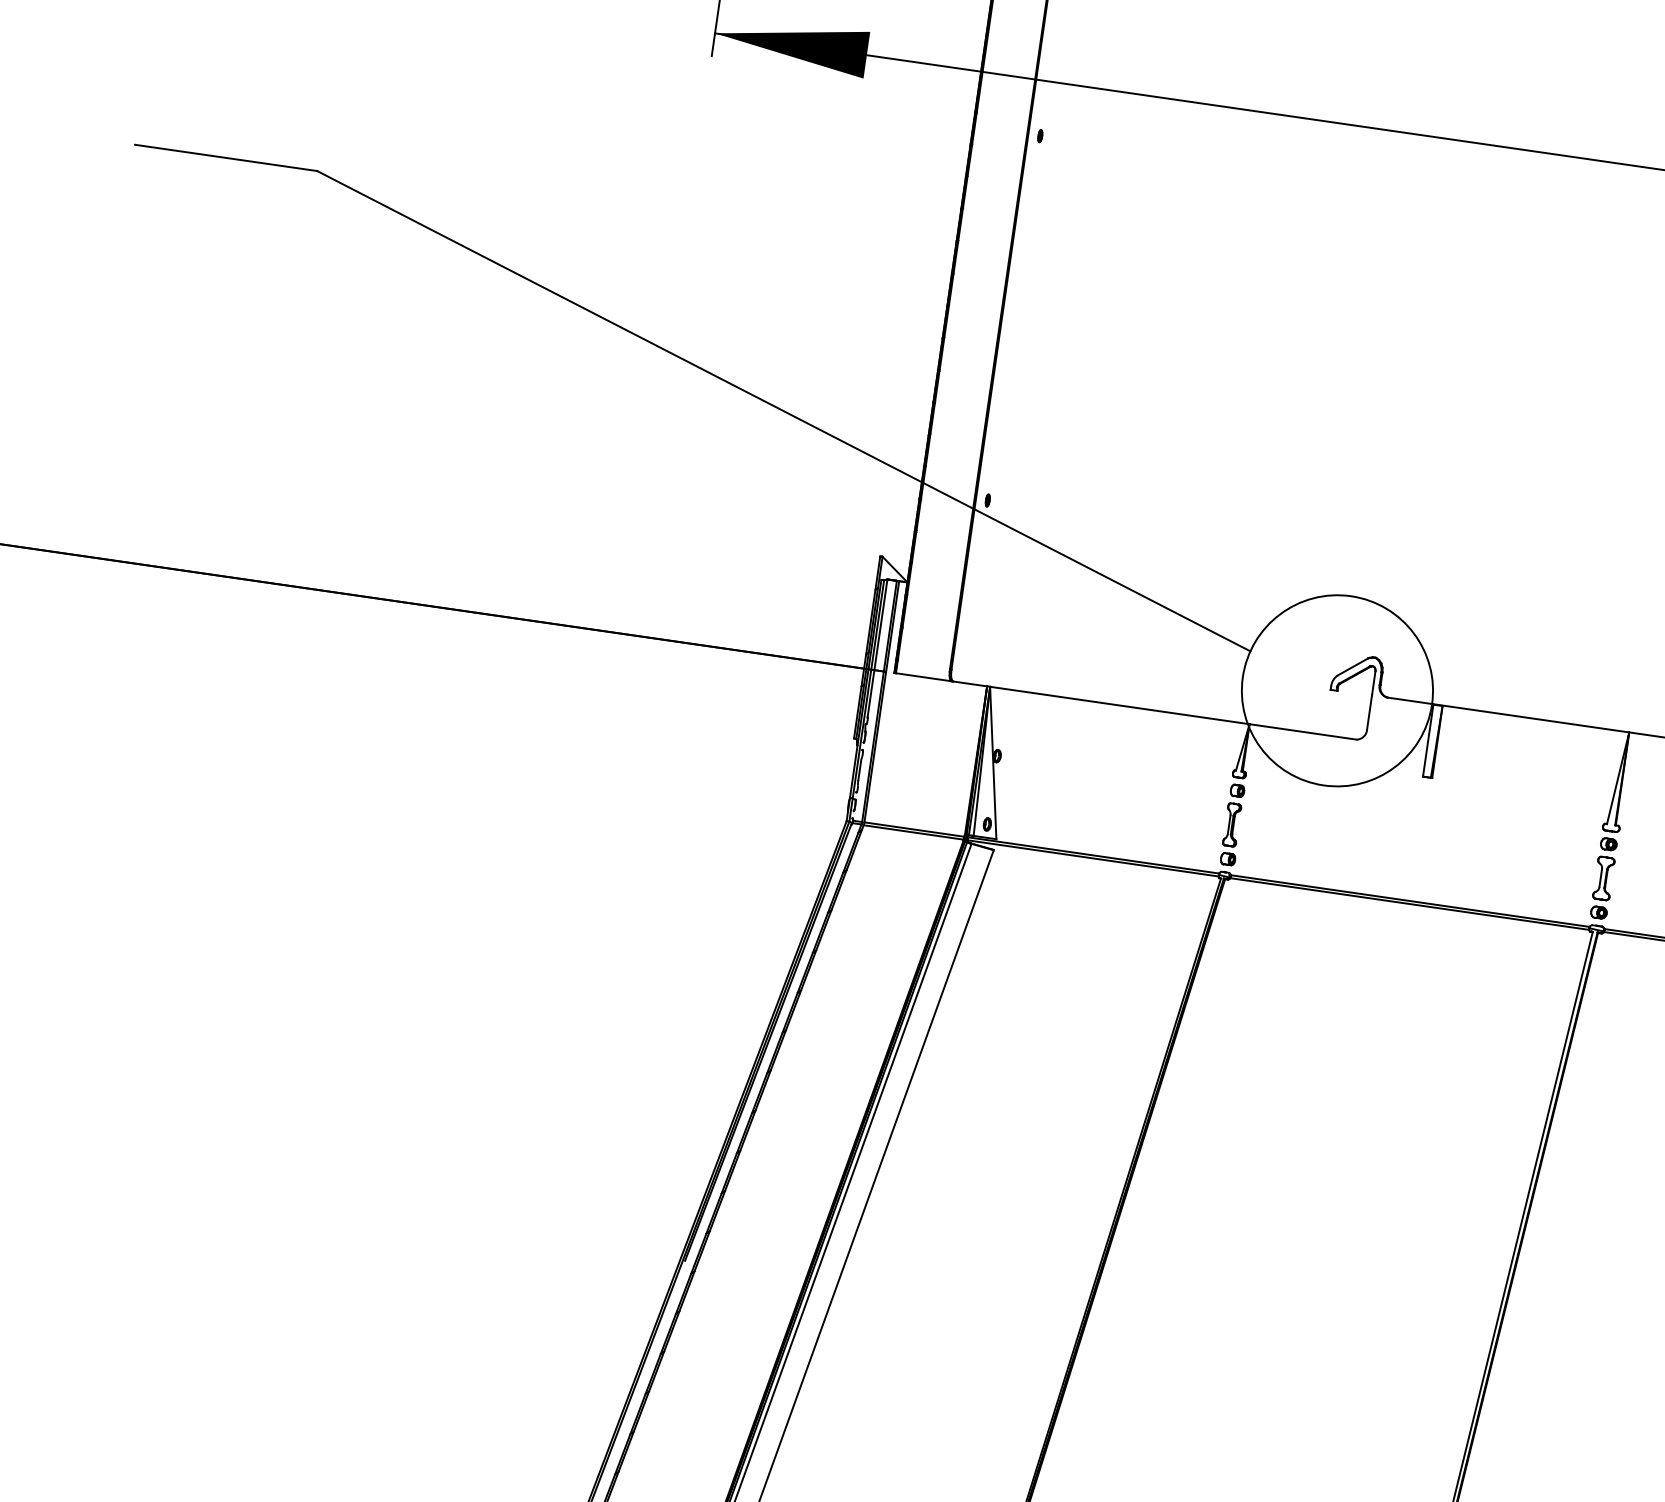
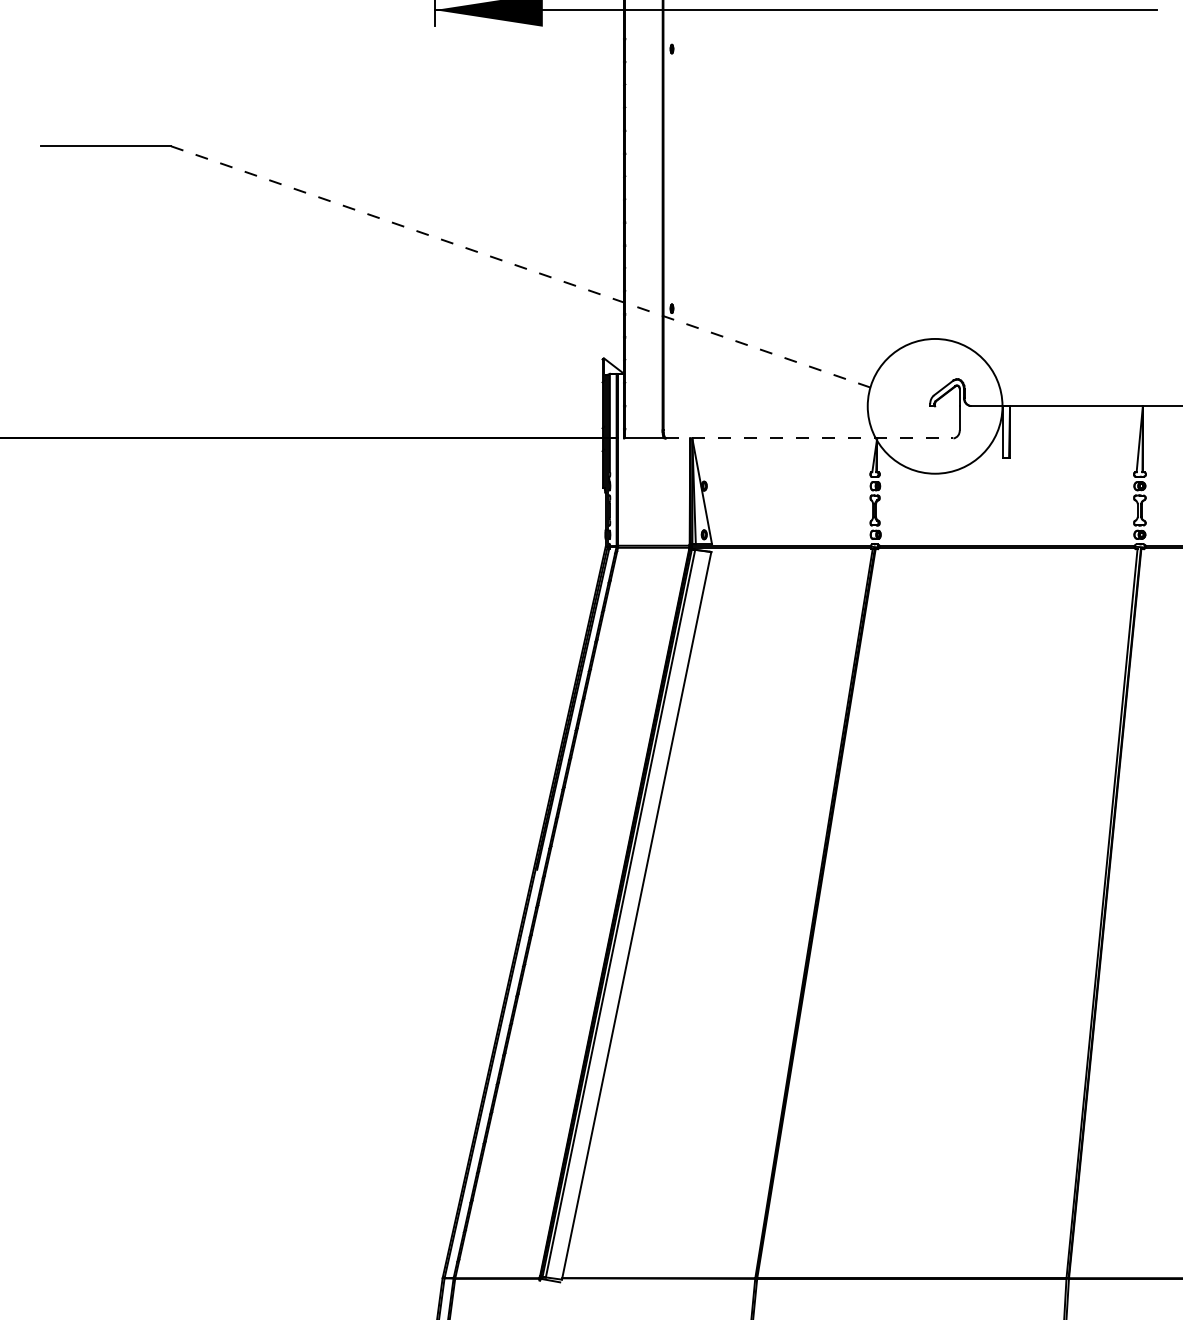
line: (783, 410) -> (520, 266), solid -> dashed
line: (1154, 710) -> (809, 438), solid -> dashed

